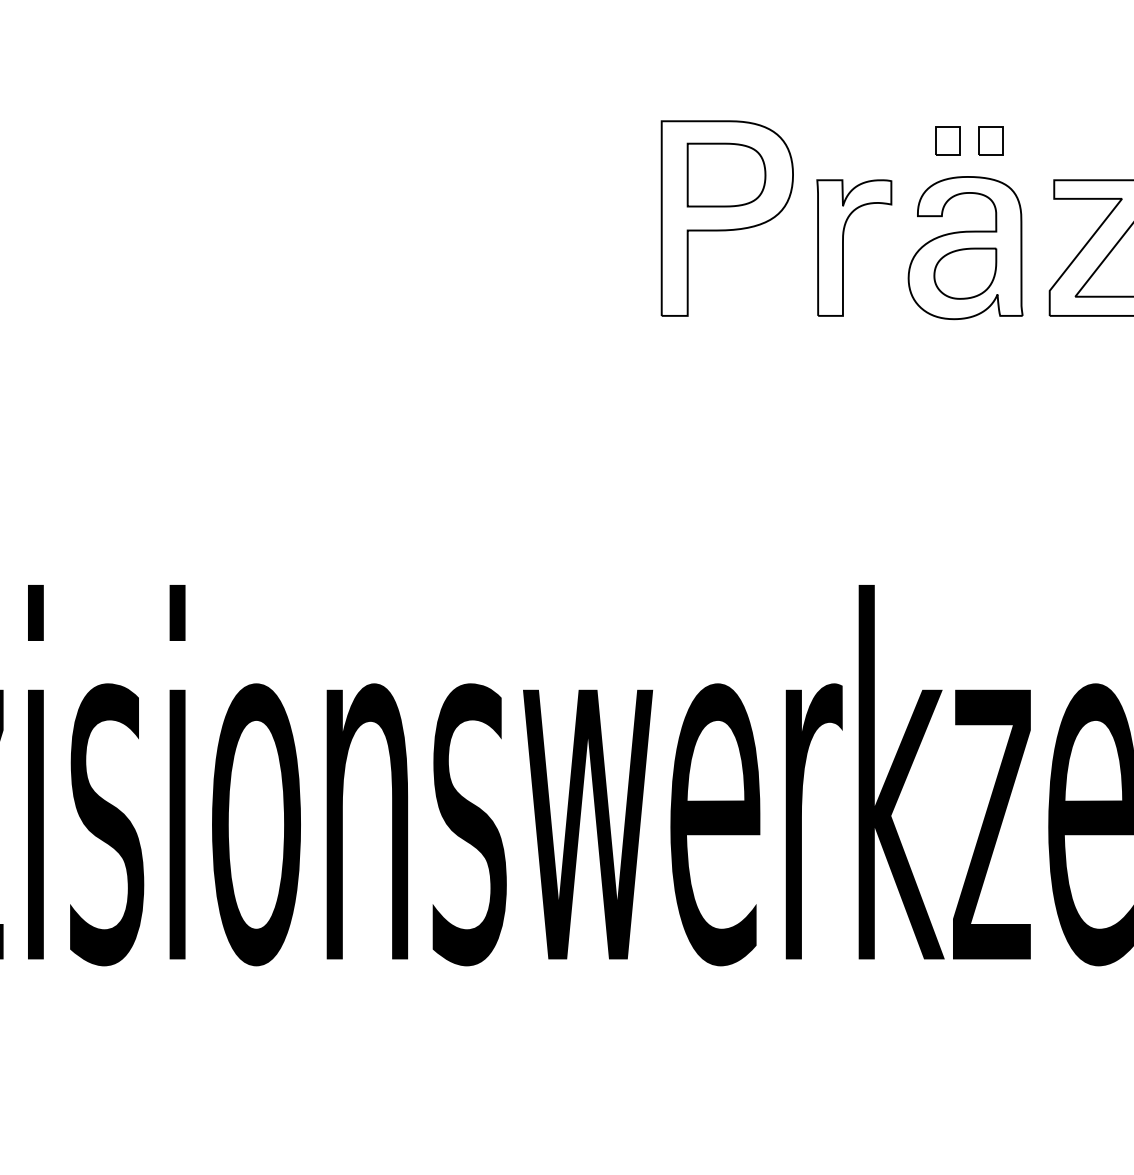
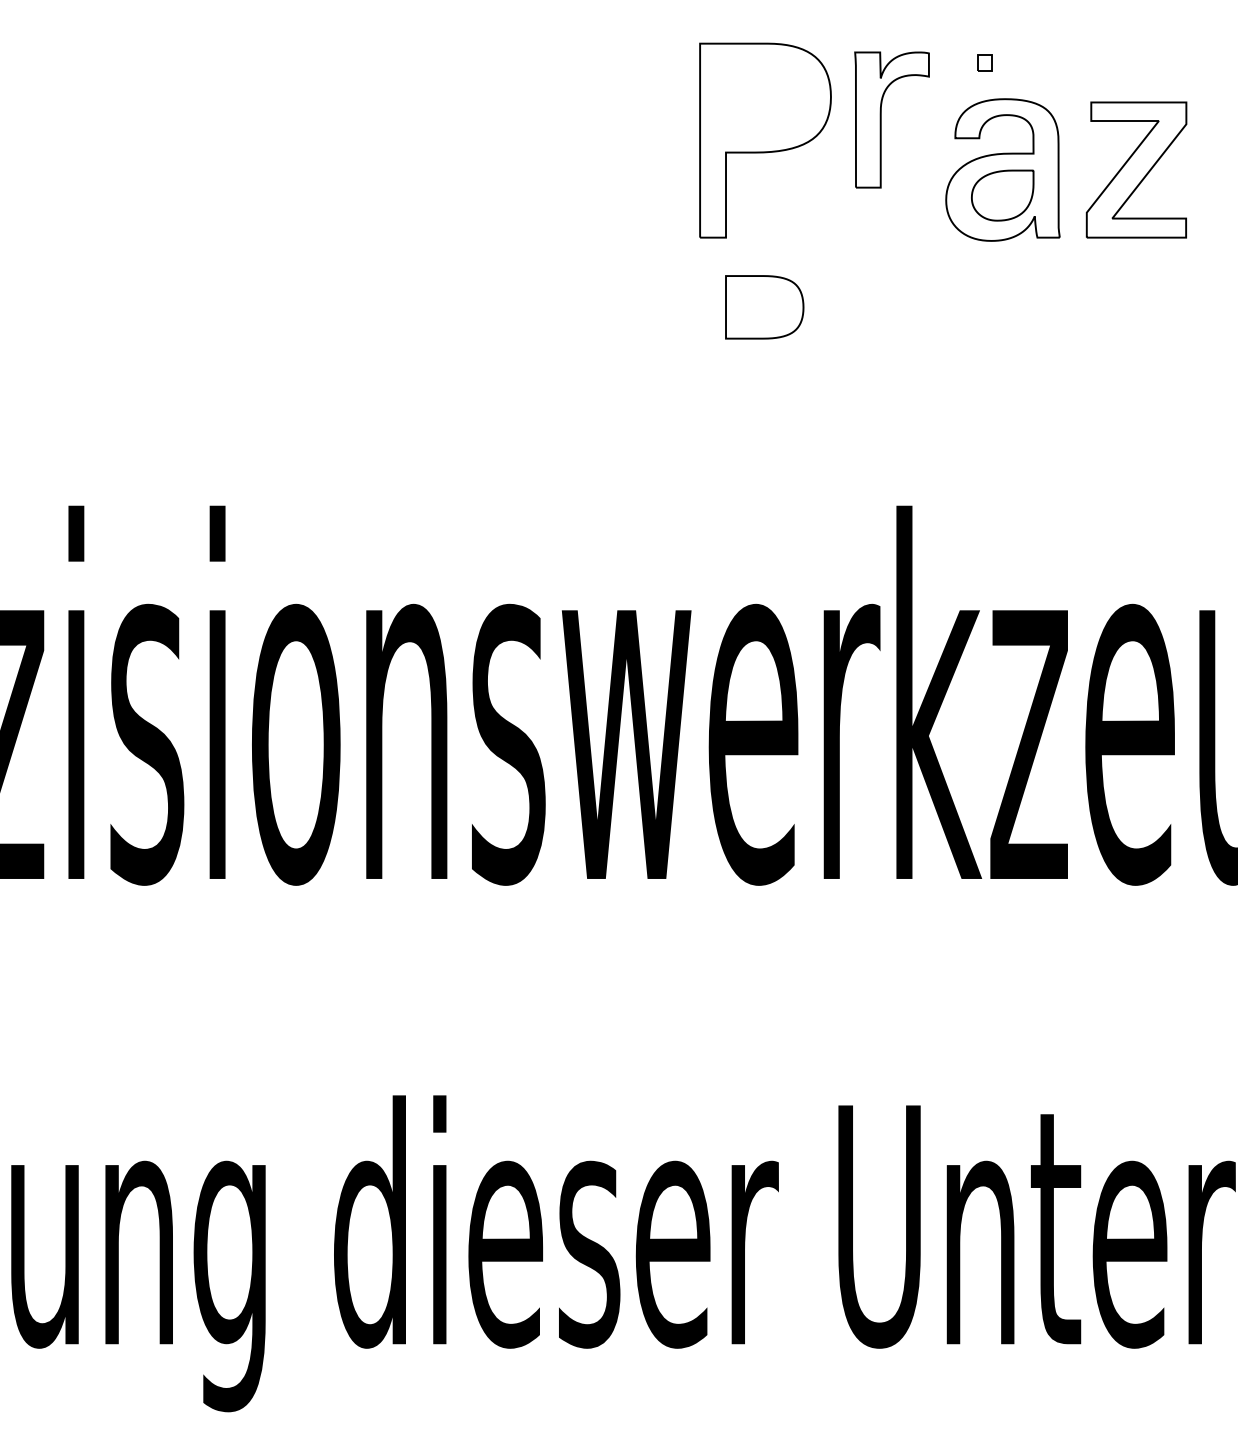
part: (947, 140) -> (984, 62), size x0.6
part: (991, 140) -> (1028, 62), removed
part: (726, 175) -> (764, 307), moved
part: (843, 247) -> (881, 119), moved

